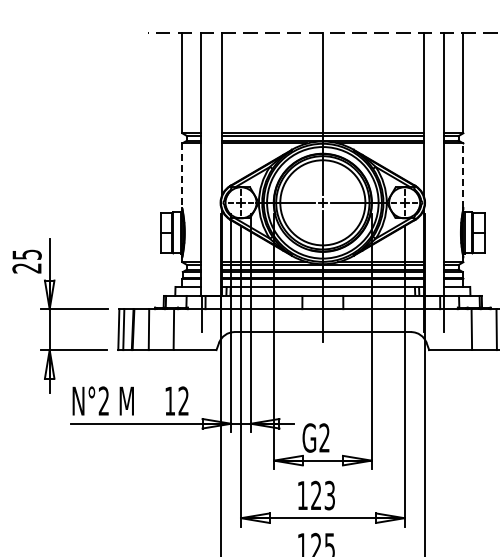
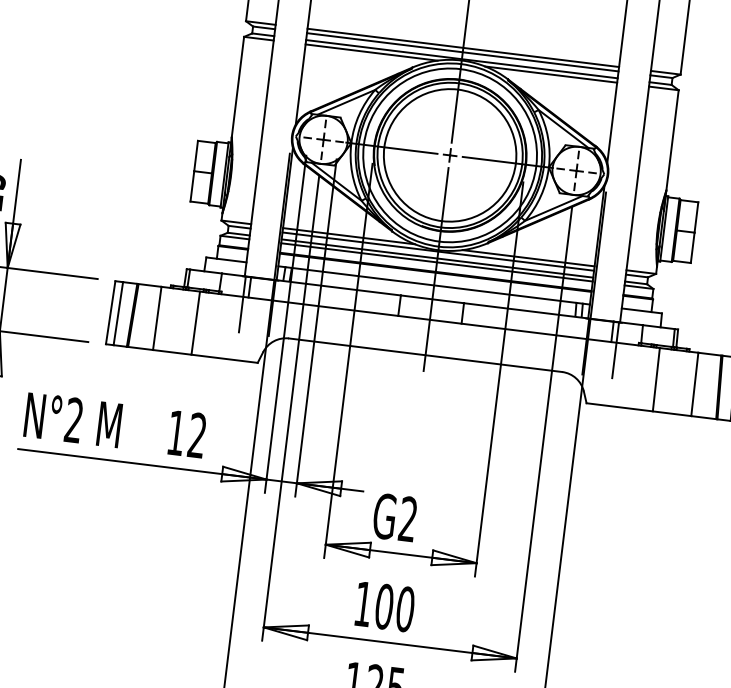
line: (463, 175) -> (672, 139), dashed -> solid
line: (182, 176) -> (238, 88), dashed -> solid
text: (323, 495) -> (395, 607), 123 -> 100

